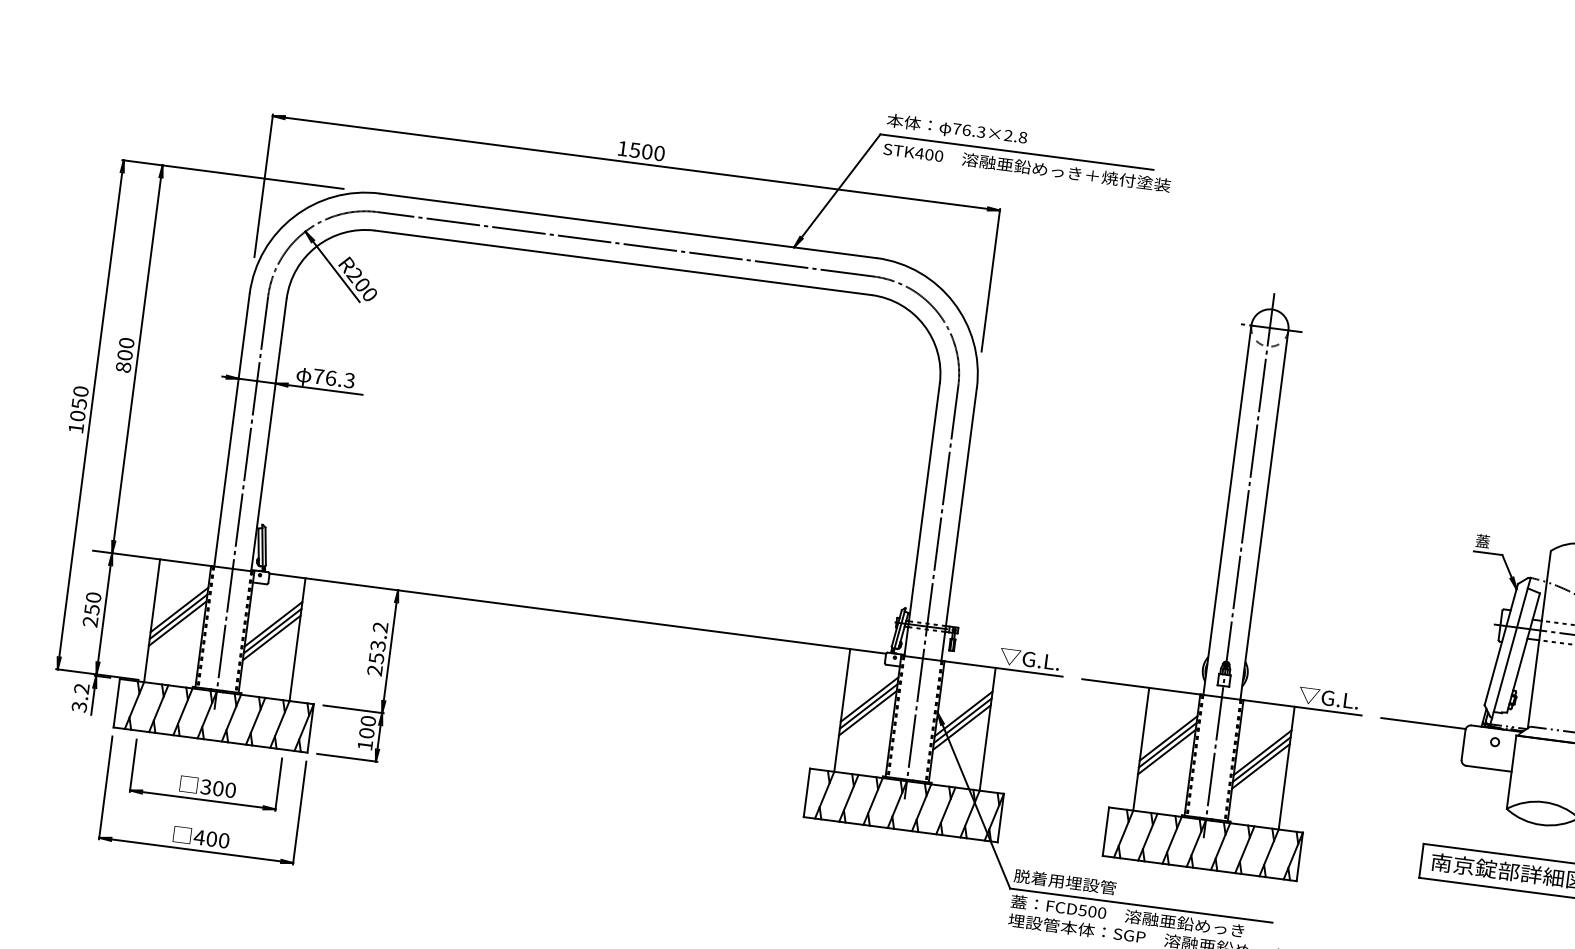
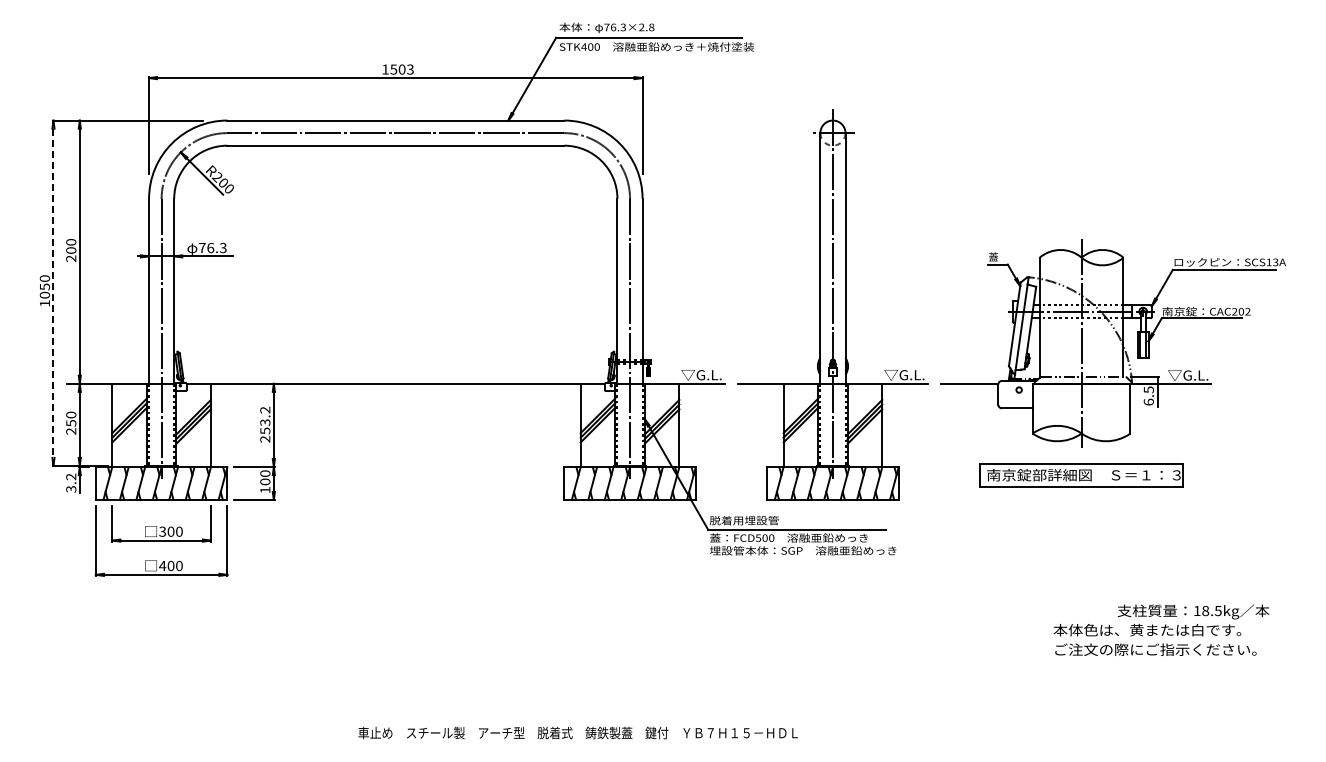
text: (659, 153) -> (410, 69), 1500 -> 1503
text: (123, 367) -> (71, 258), 800 -> 200
line: (90, 415) -> (53, 293), solid -> dashed

